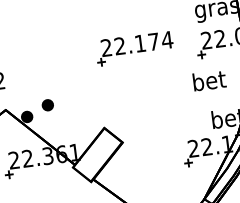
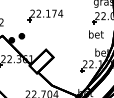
part: (134, 48) -> (45, 15), moved

